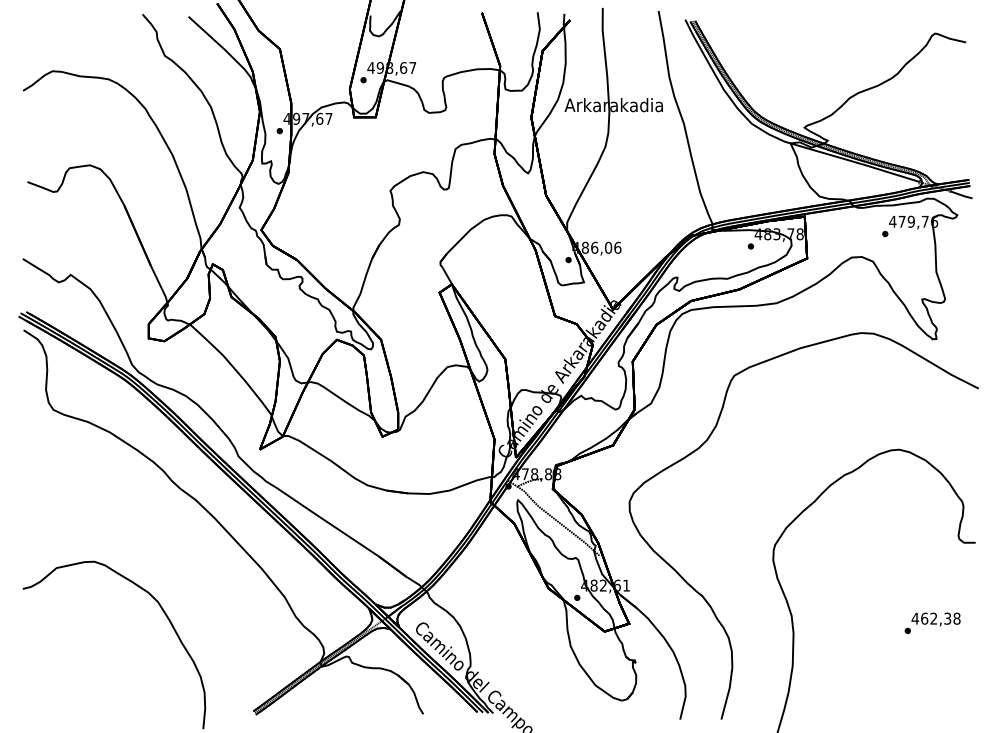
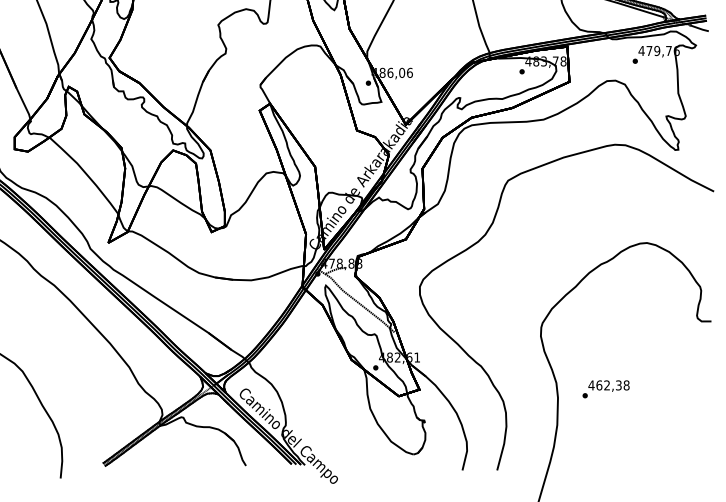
text: (932, 622) -> (605, 388), moved

